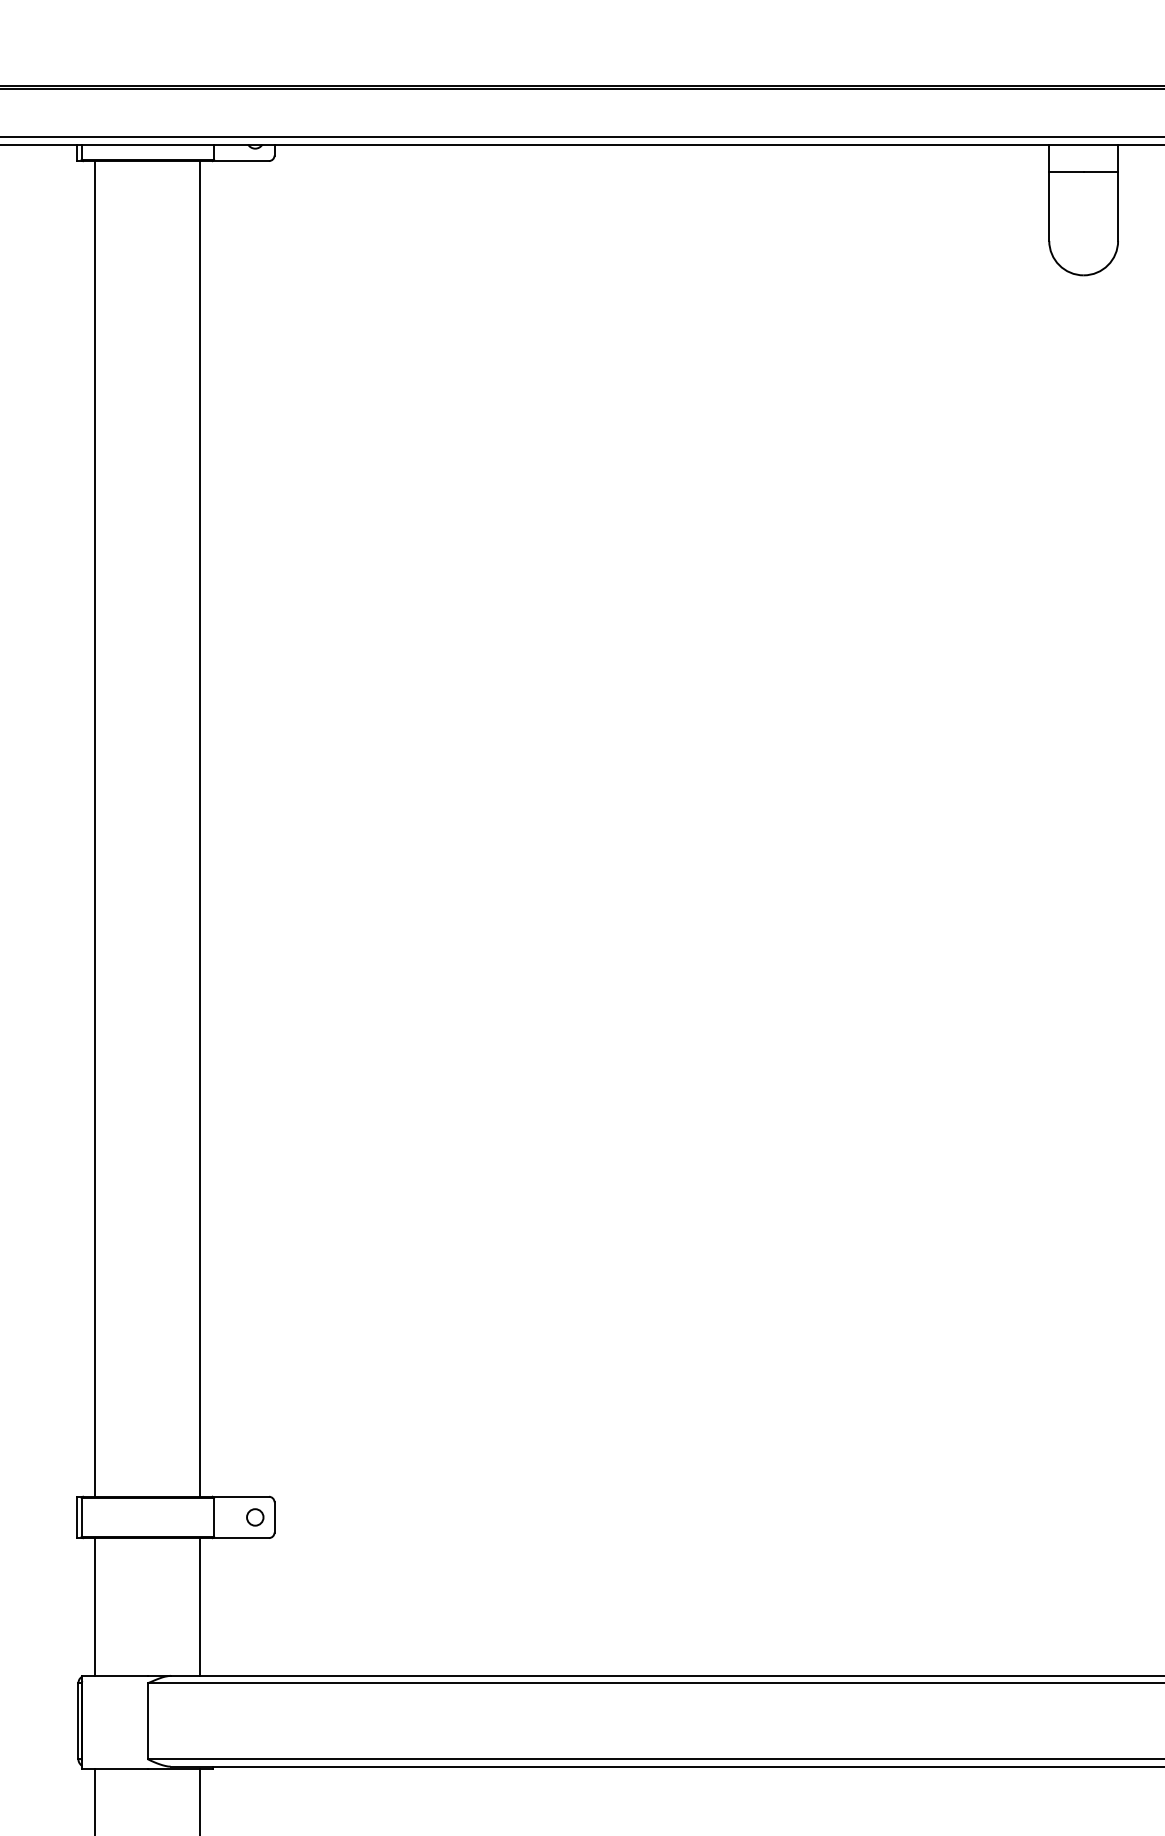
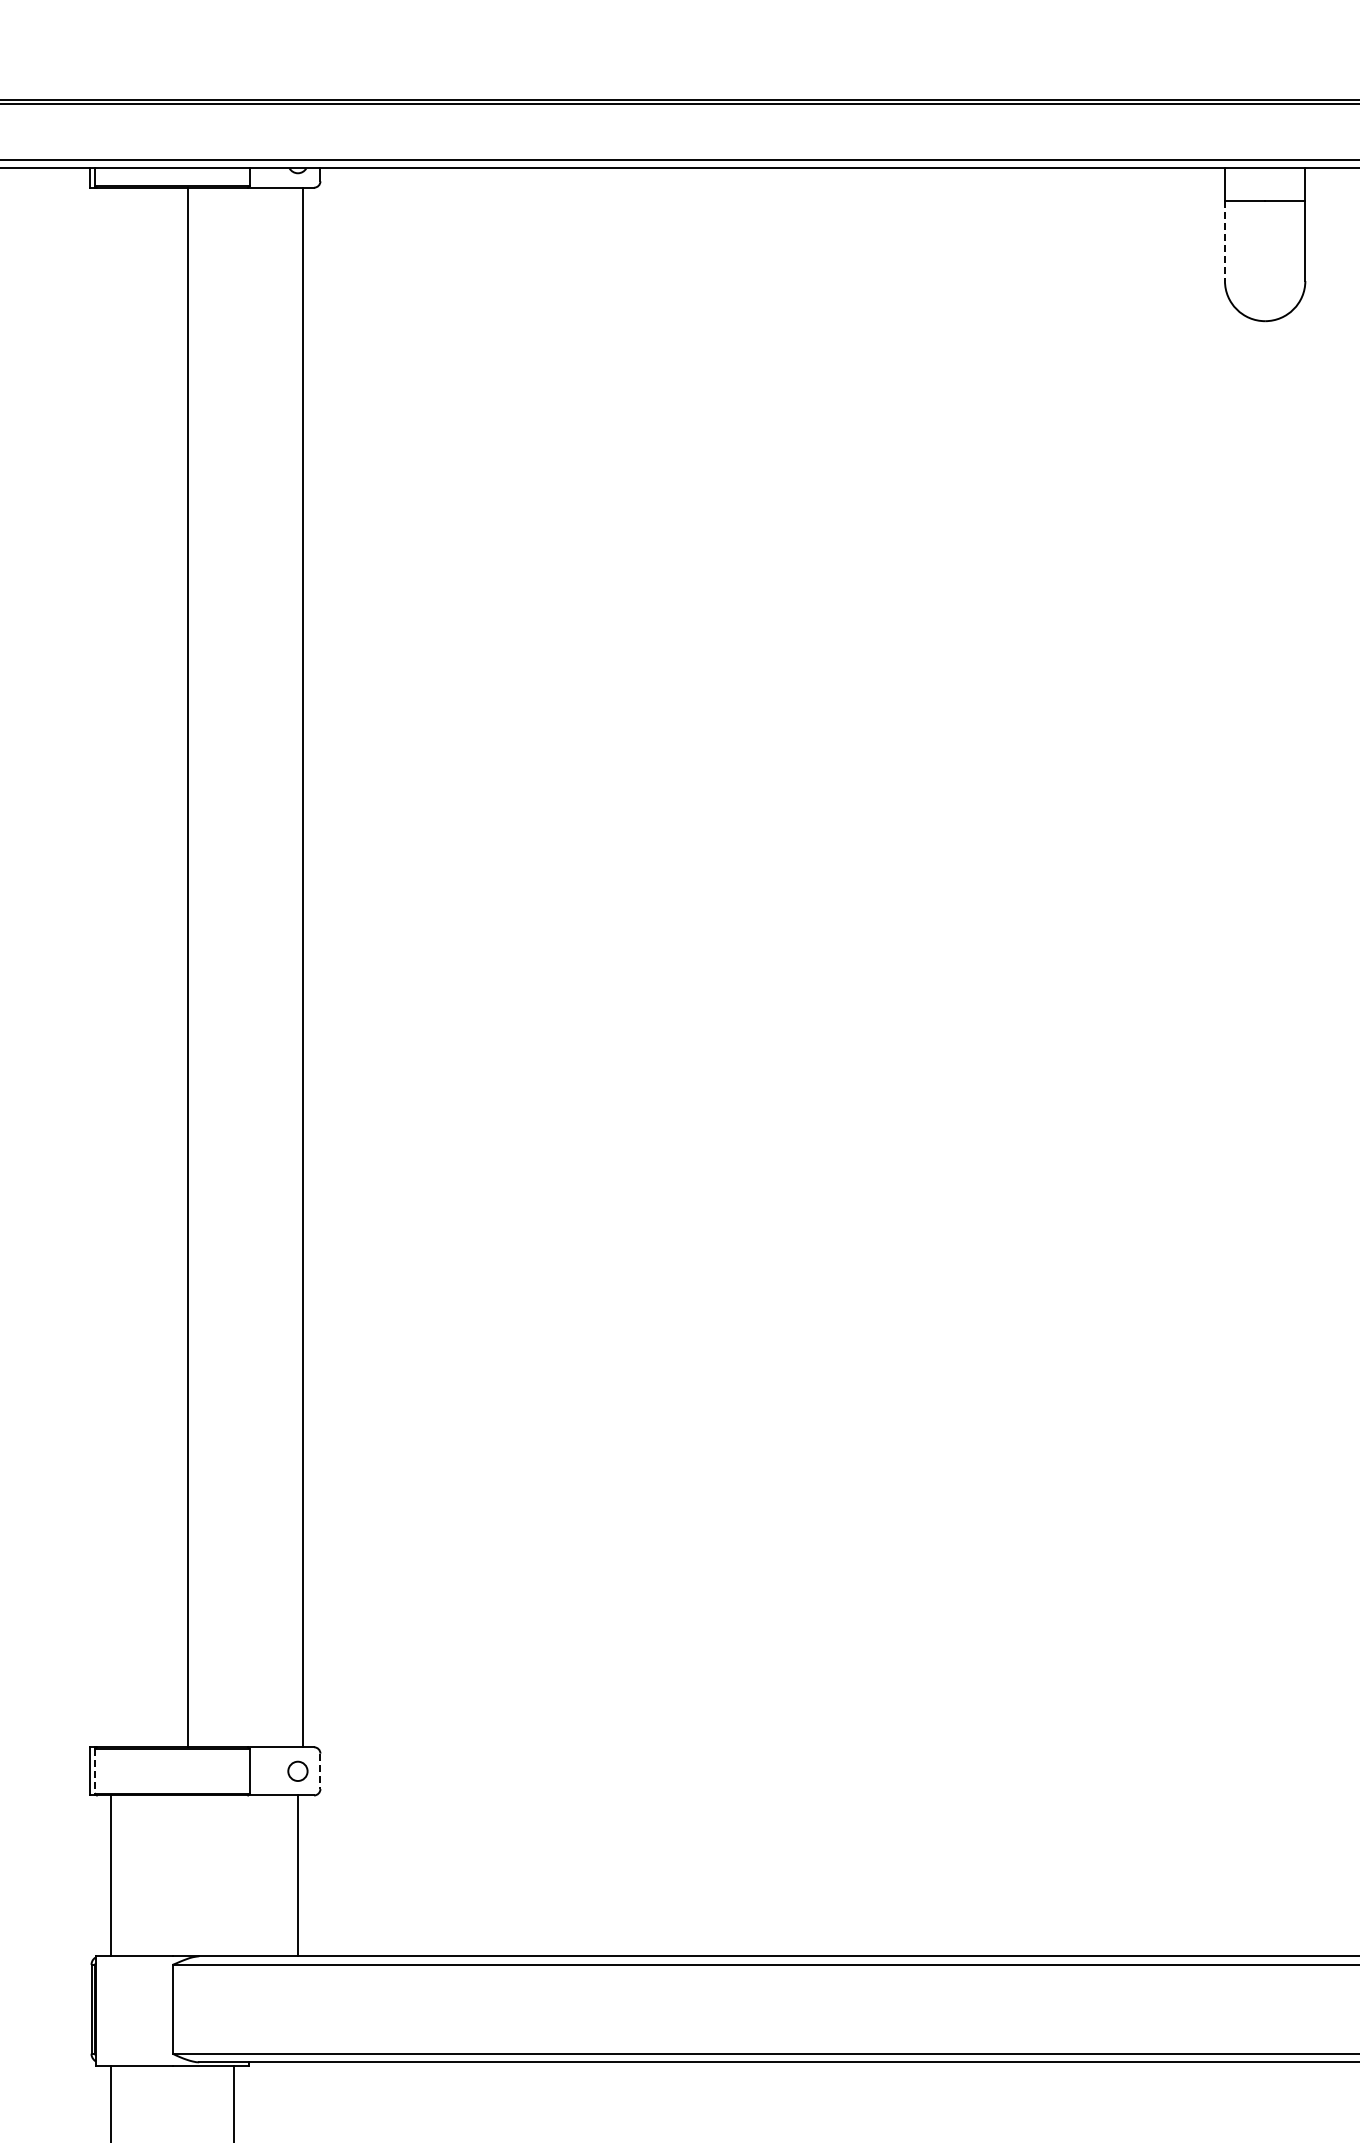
line: (1048, 207) -> (1224, 241), solid -> dashed
line: (95, 828) -> (188, 967), moved
line: (200, 828) -> (302, 967), moved
line: (81, 1517) -> (95, 1771), solid -> dashed
line: (274, 1517) -> (320, 1771), solid -> dashed
line: (200, 1606) -> (297, 1875), moved

